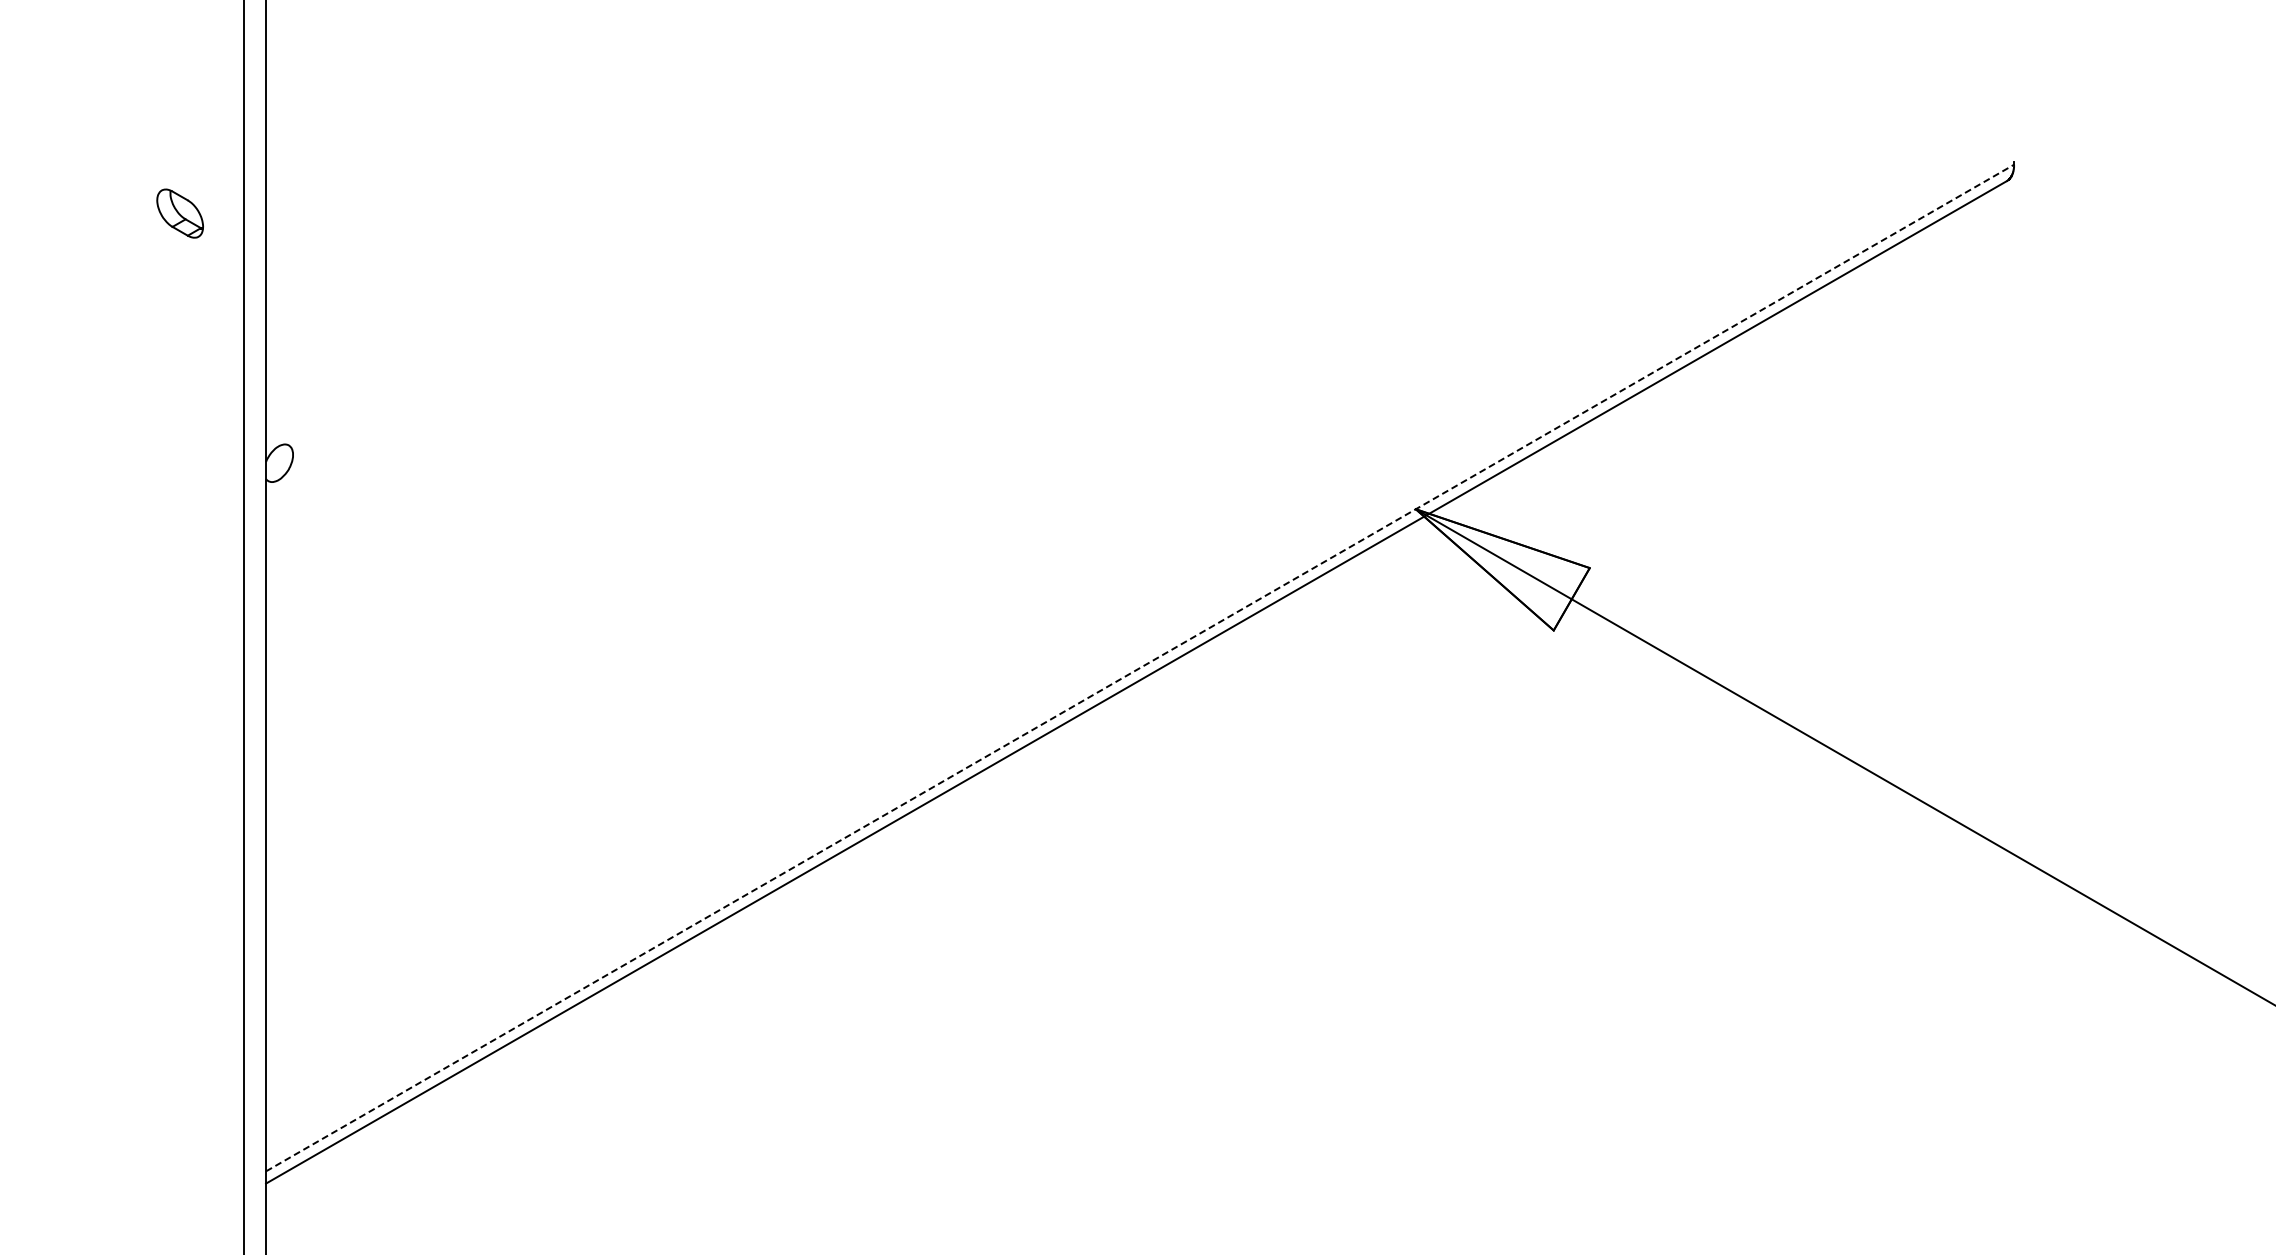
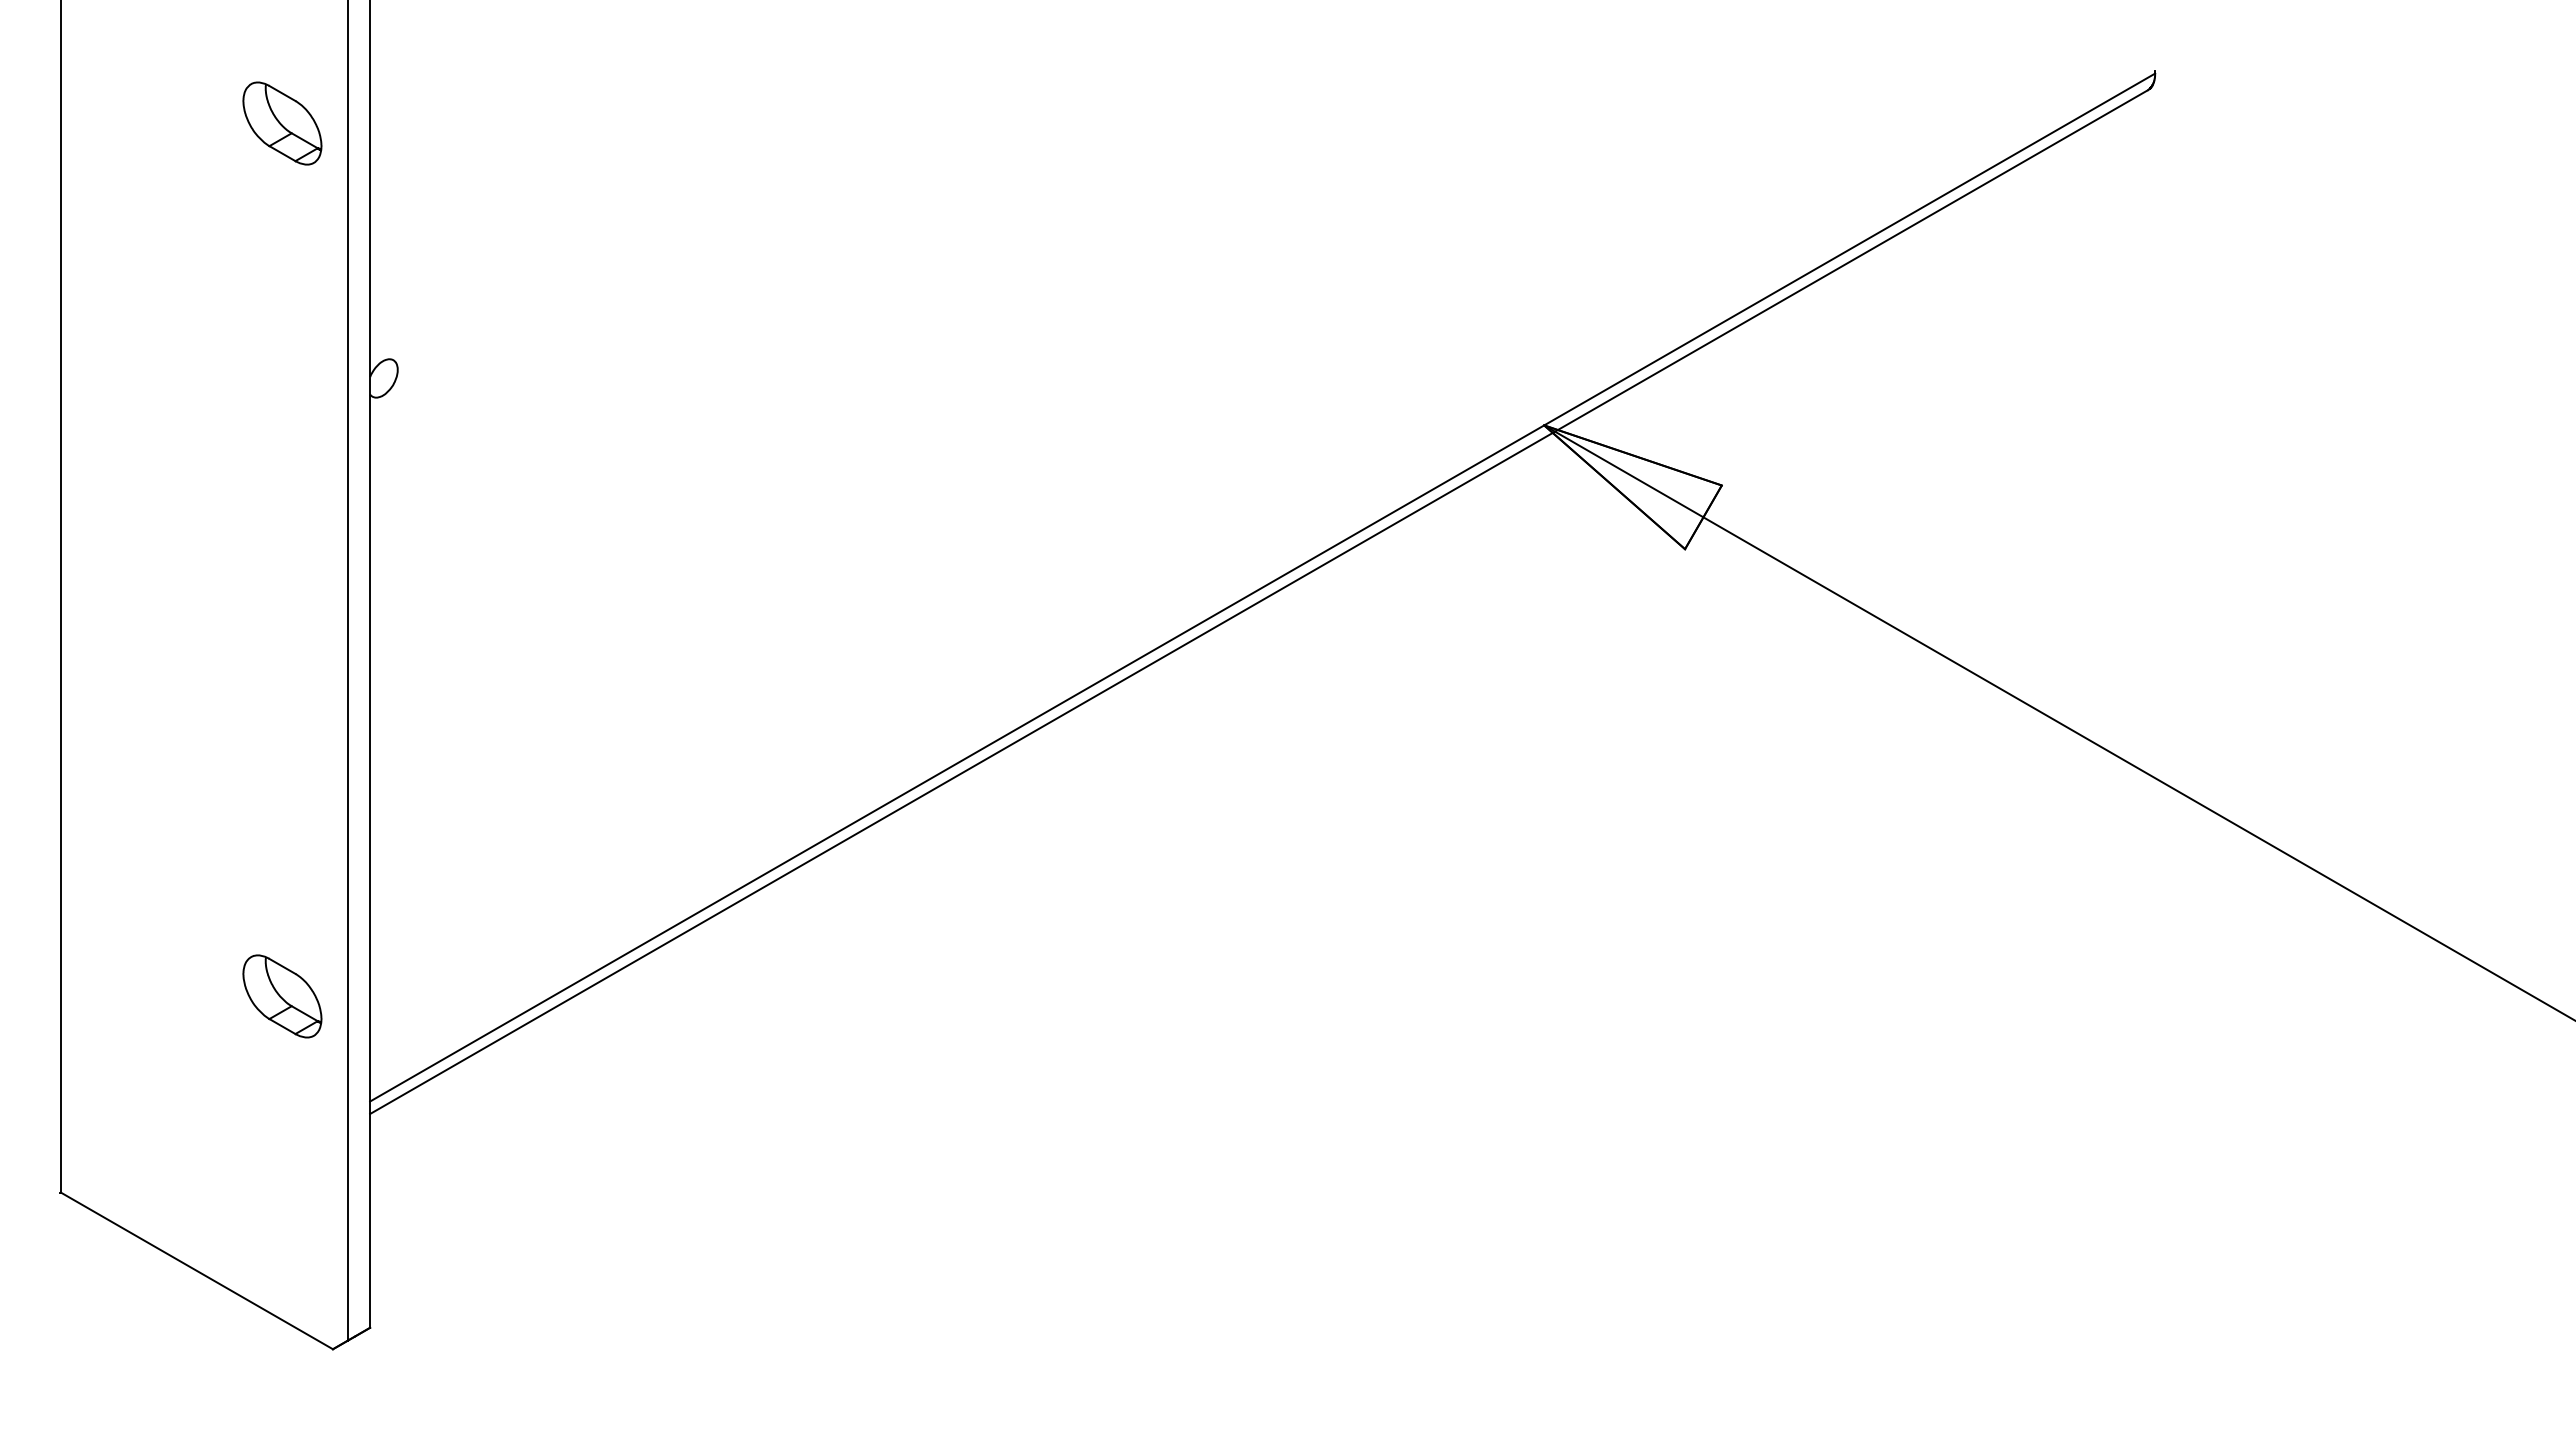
part: (180, 213) -> (282, 123), size x1.67
line: (1139, 667) -> (1262, 587), dashed -> solid
part: (180, 1068) -> (282, 996), added

